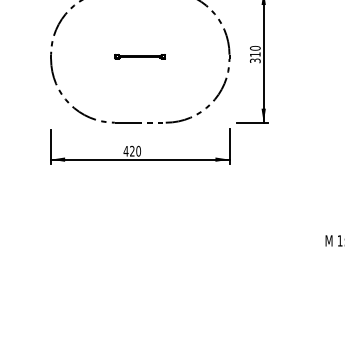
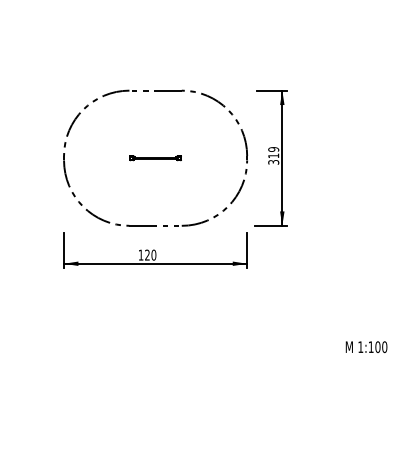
text: (255, 48) -> (273, 149), 310 -> 319
text: (125, 150) -> (140, 254), 420 -> 120

